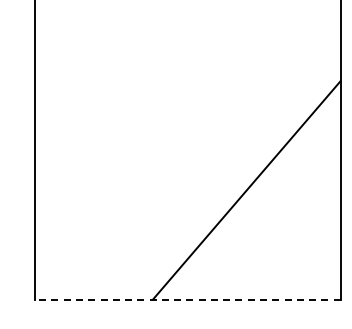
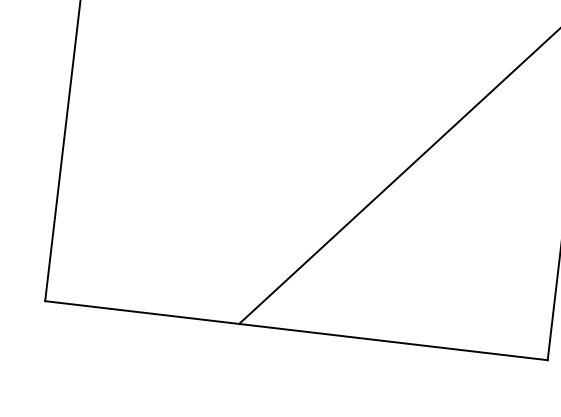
line: (187, 299) -> (296, 330), dashed -> solid

